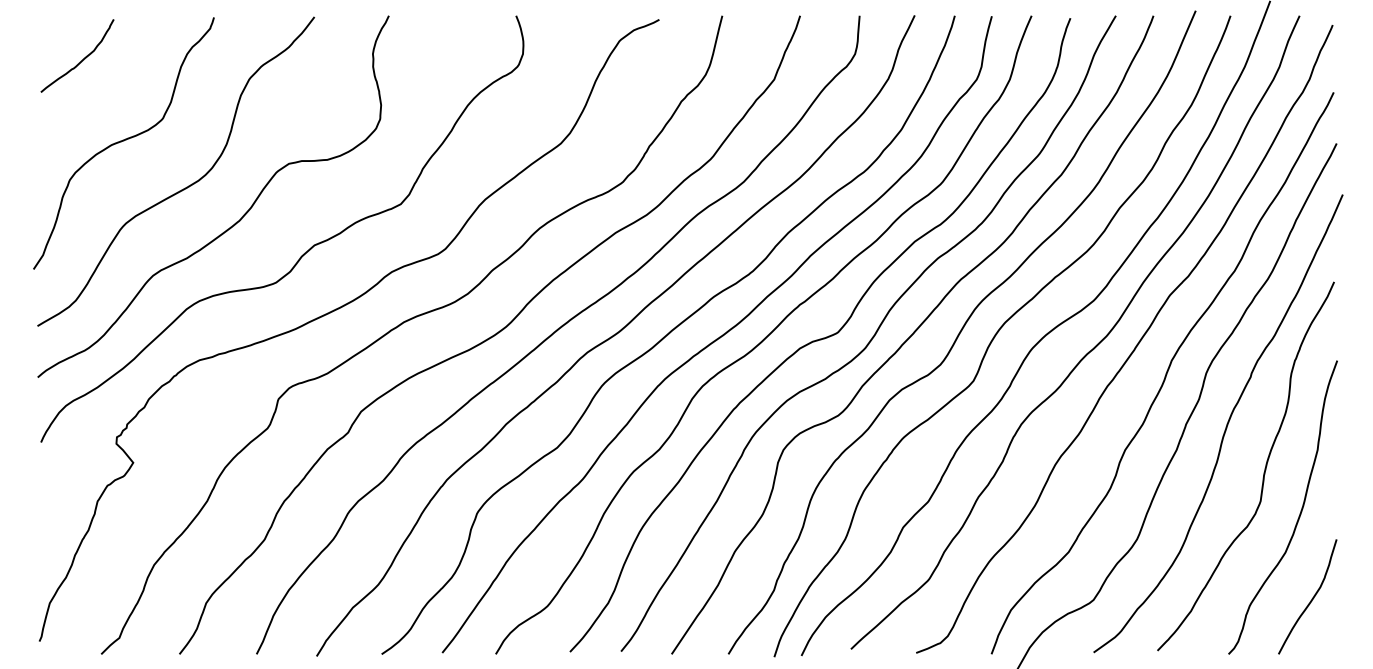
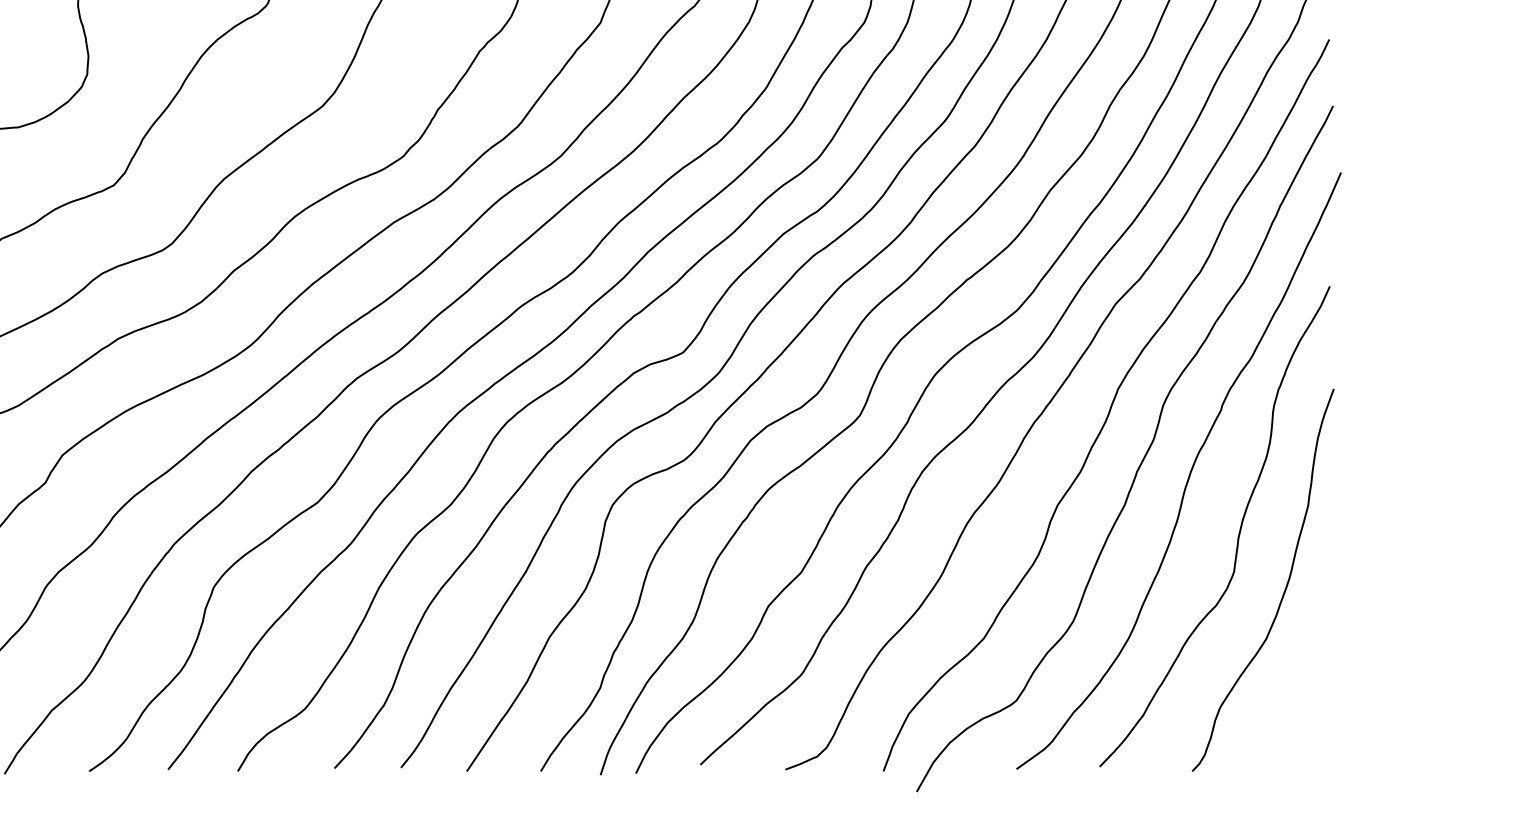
curve: (1311, 598) -> (1300, 698), removed

